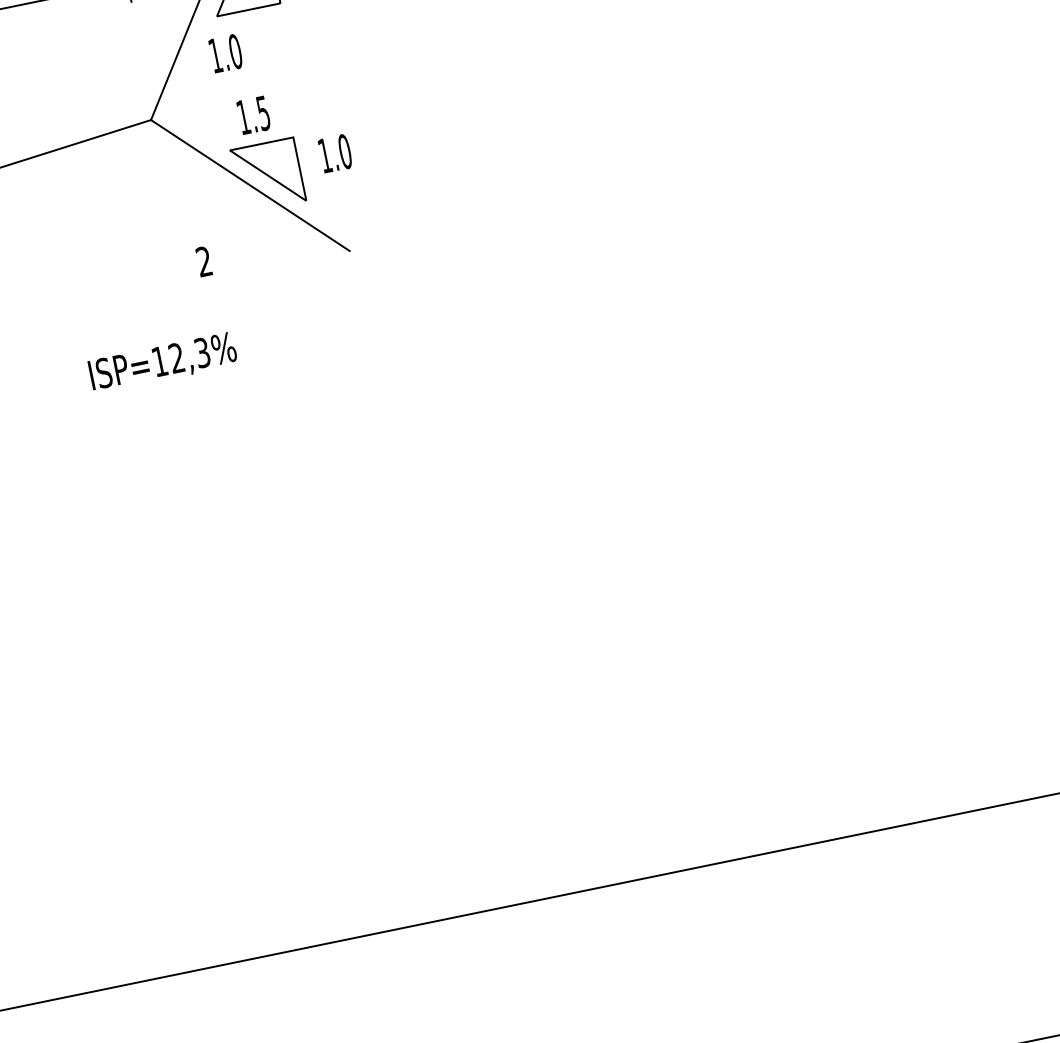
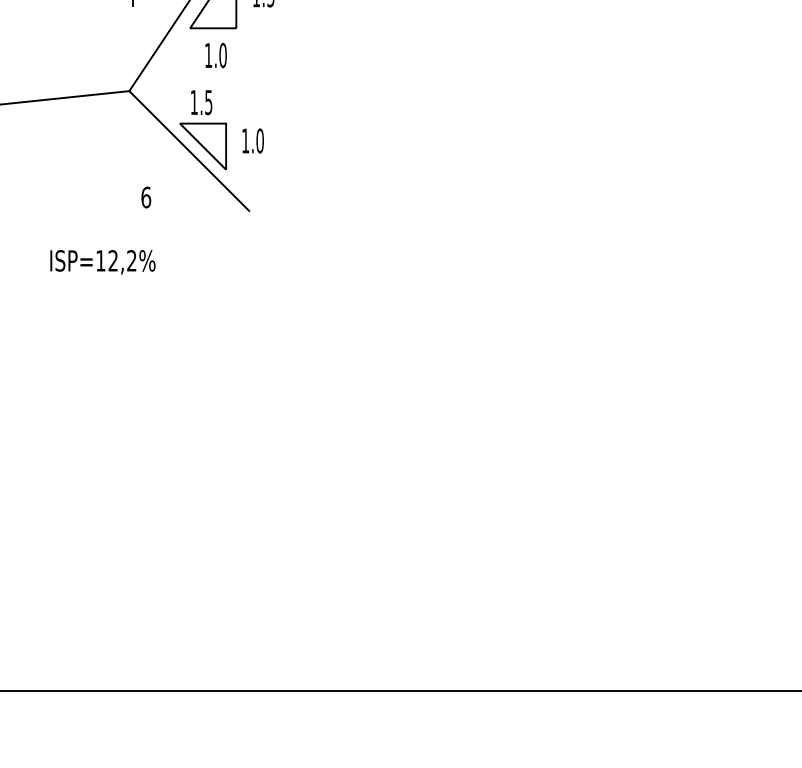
text: (225, 53) -> (215, 55), moved
text: (204, 261) -> (146, 197), 2 -> 6
text: (201, 352) -> (131, 260), ISP=12,3% -> ISP=12,2%

